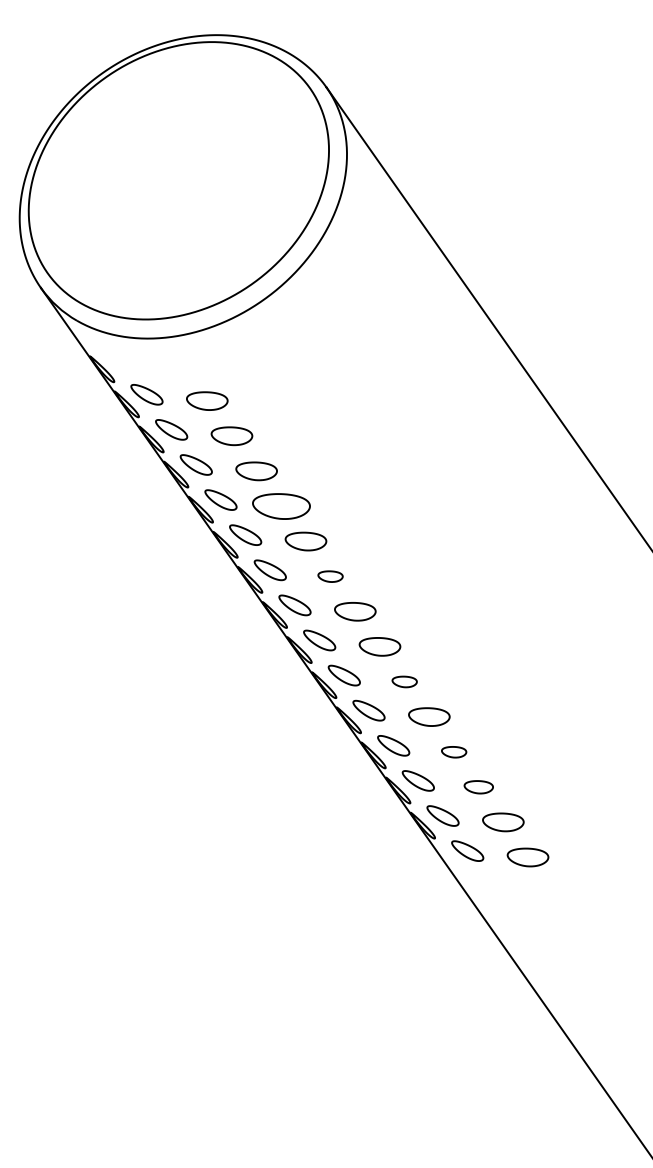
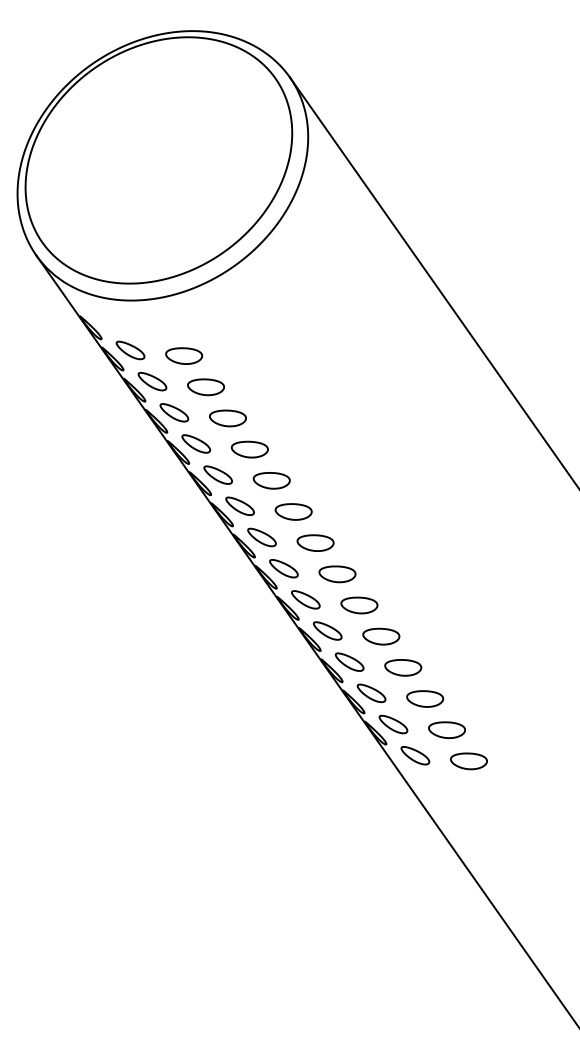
part: (280, 506) -> (249, 449), size x0.71
part: (330, 576) -> (293, 511), size x1.67
part: (404, 681) -> (359, 605), size x1.67
part: (454, 751) -> (403, 667), size x1.67
part: (479, 786) -> (425, 698), size x1.43

